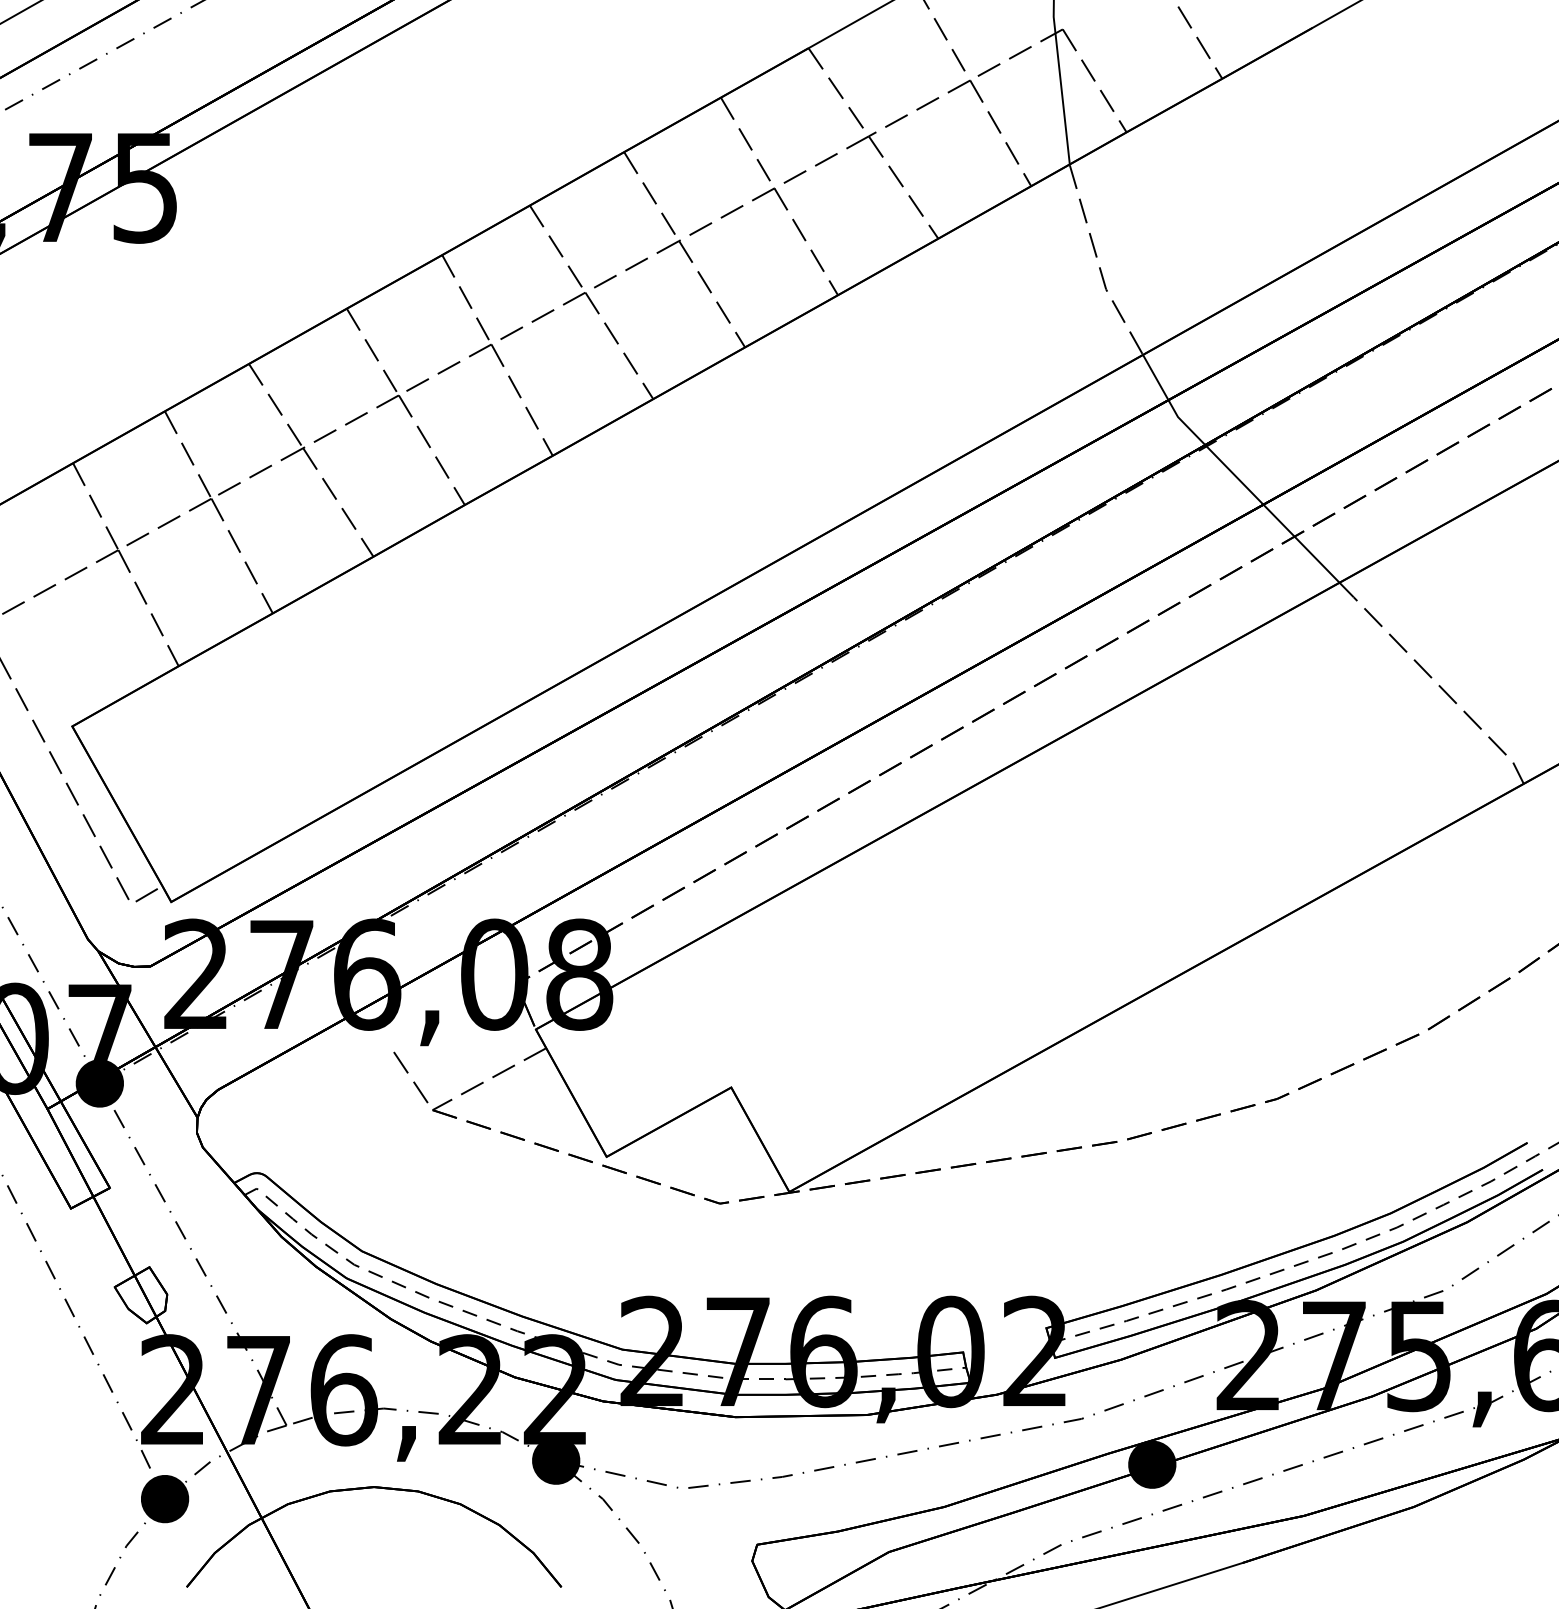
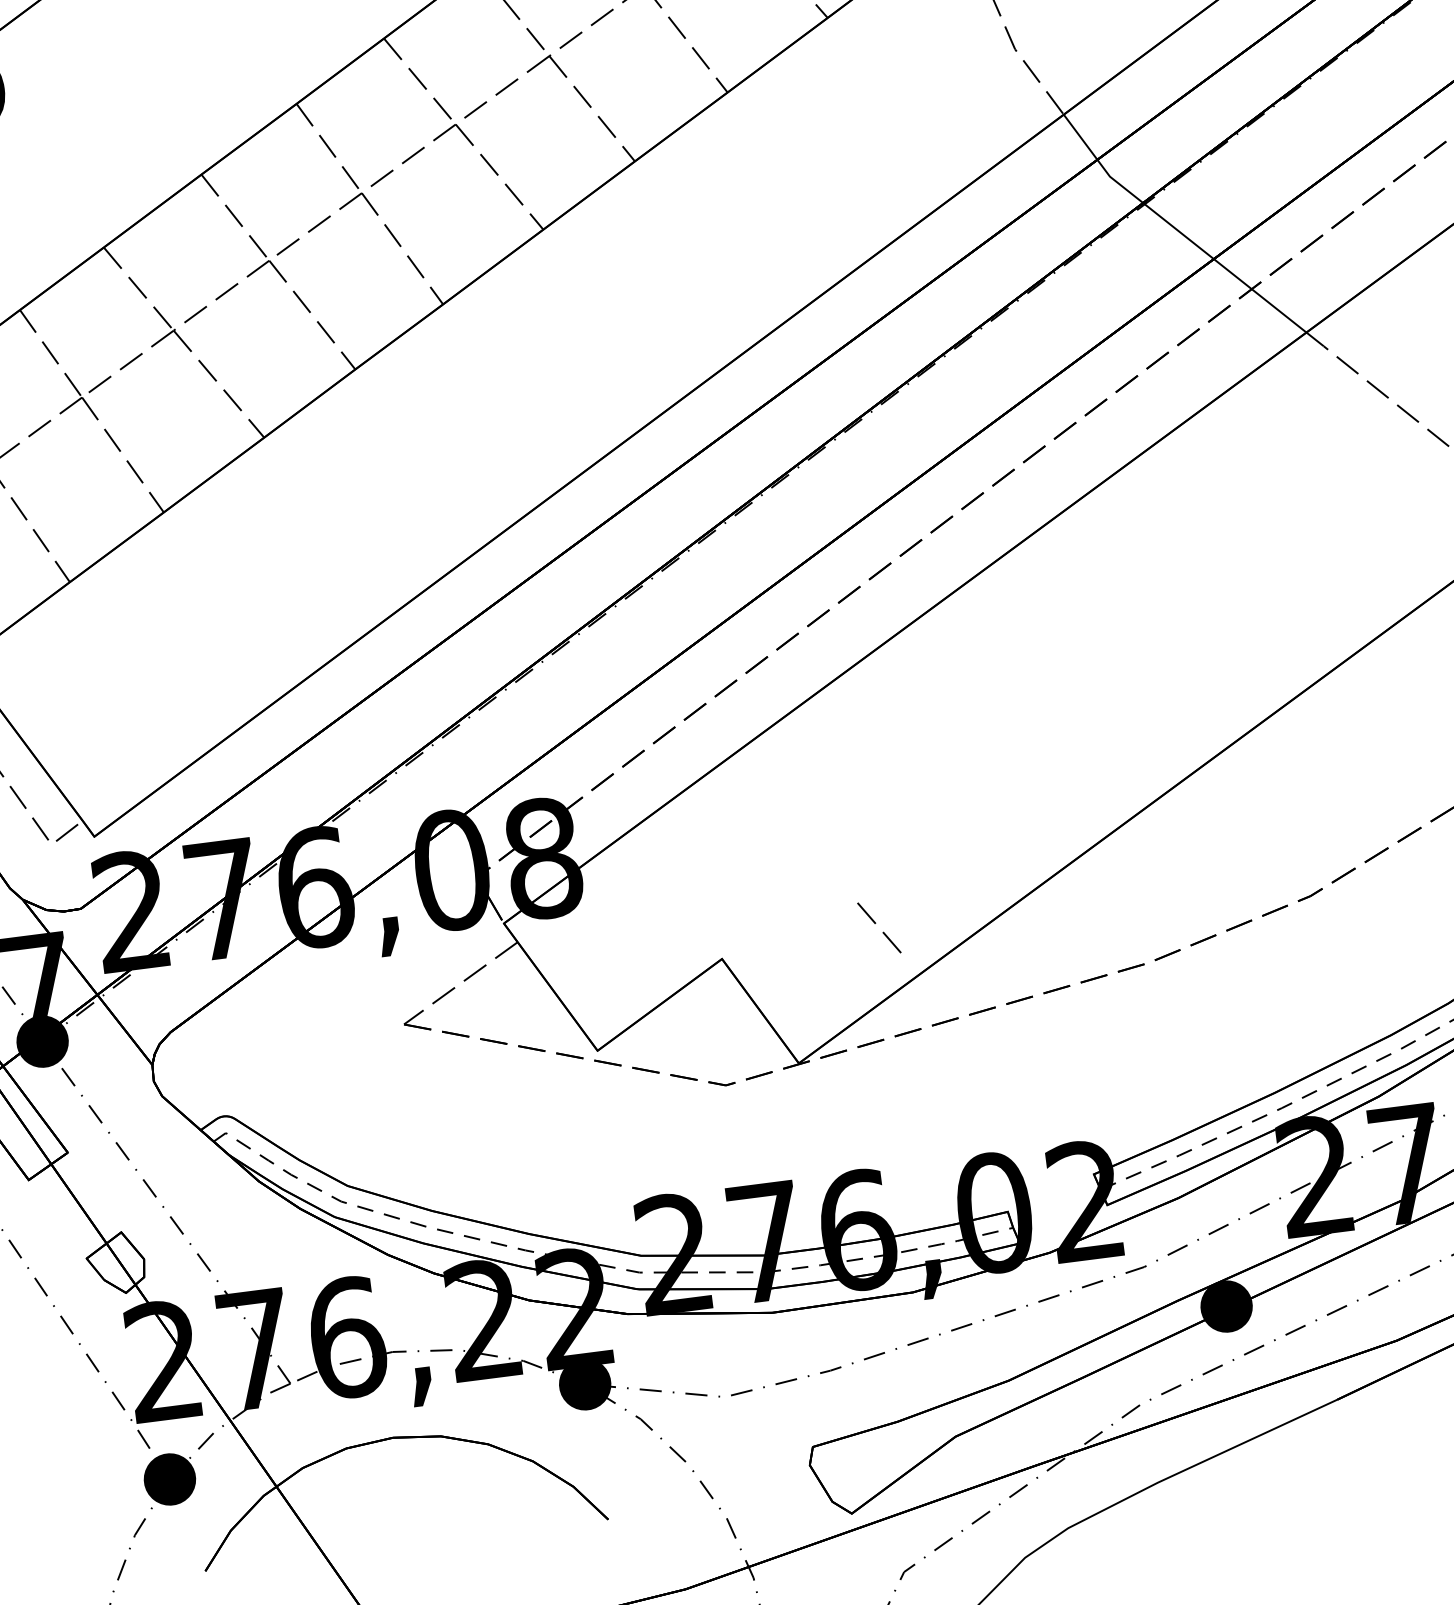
line: (407, 1073) -> (875, 924), moved

